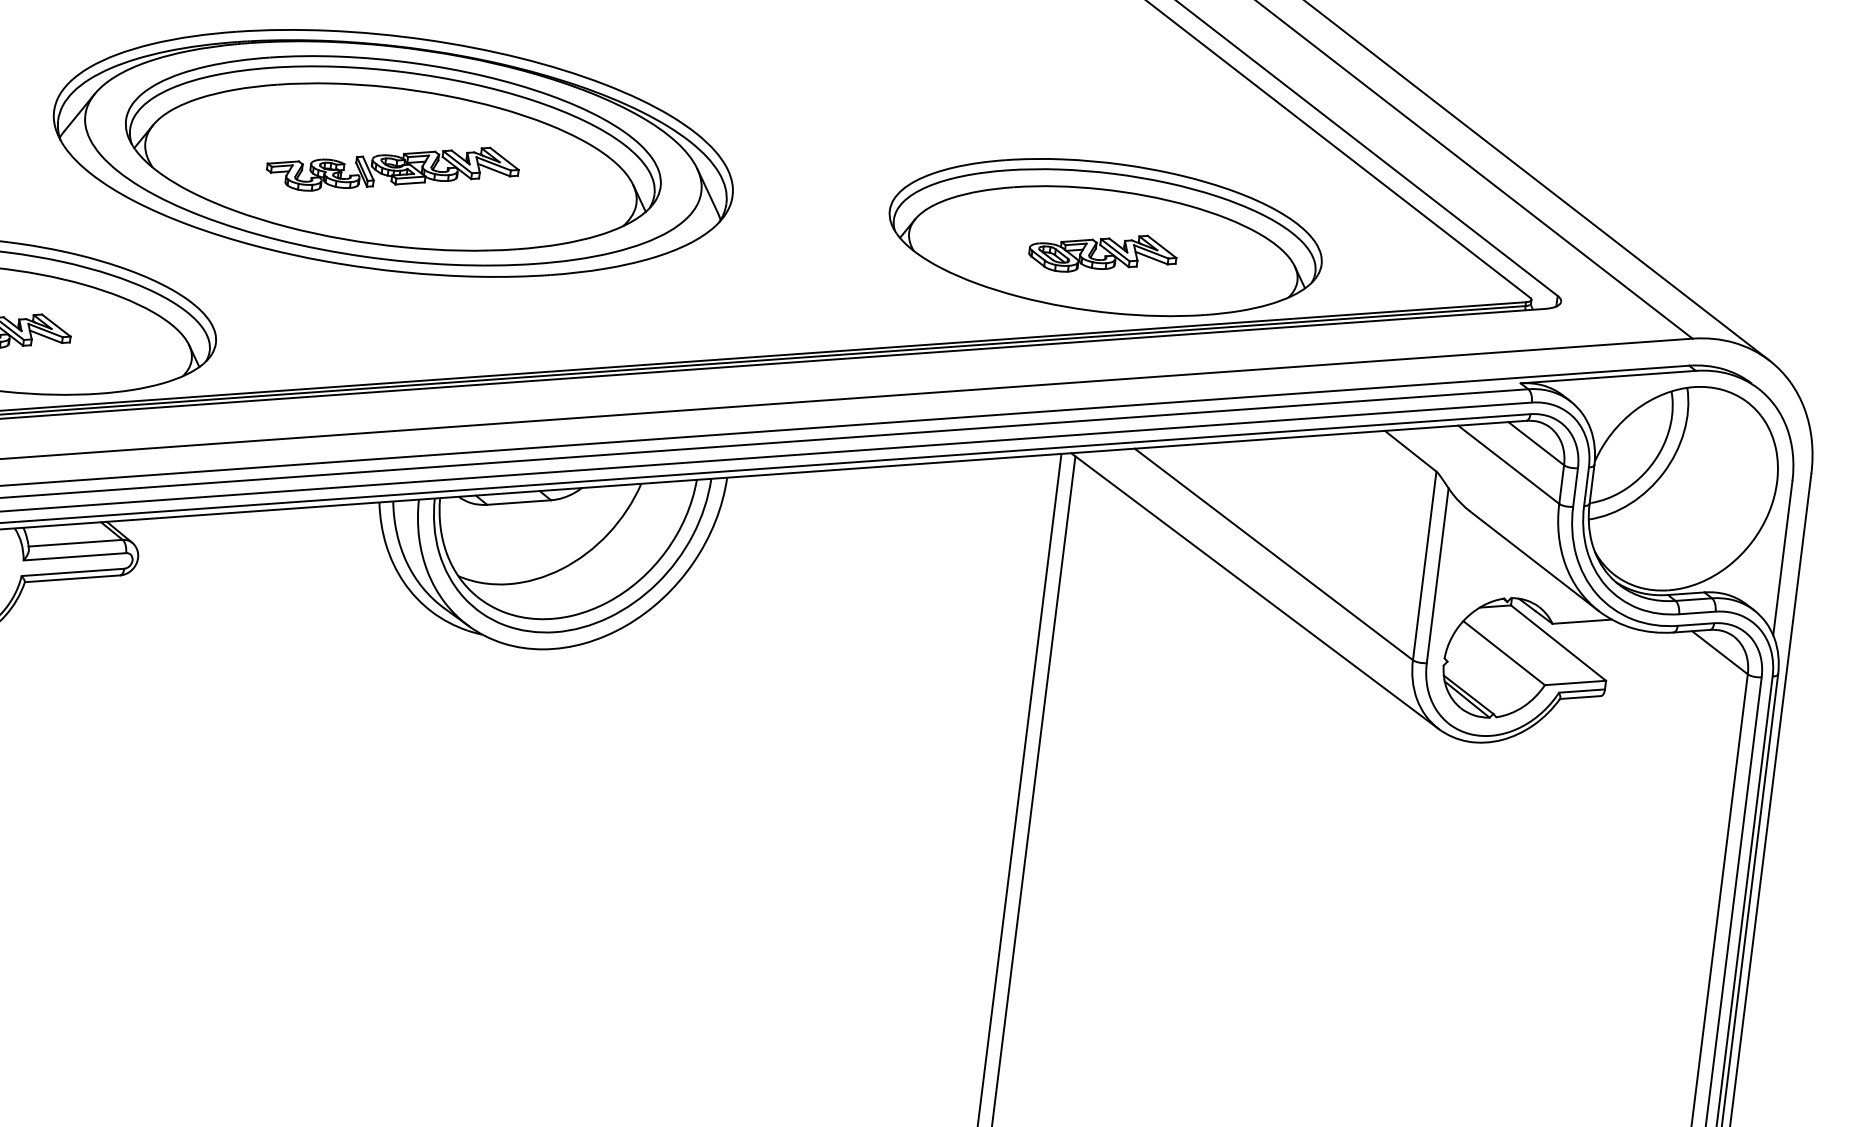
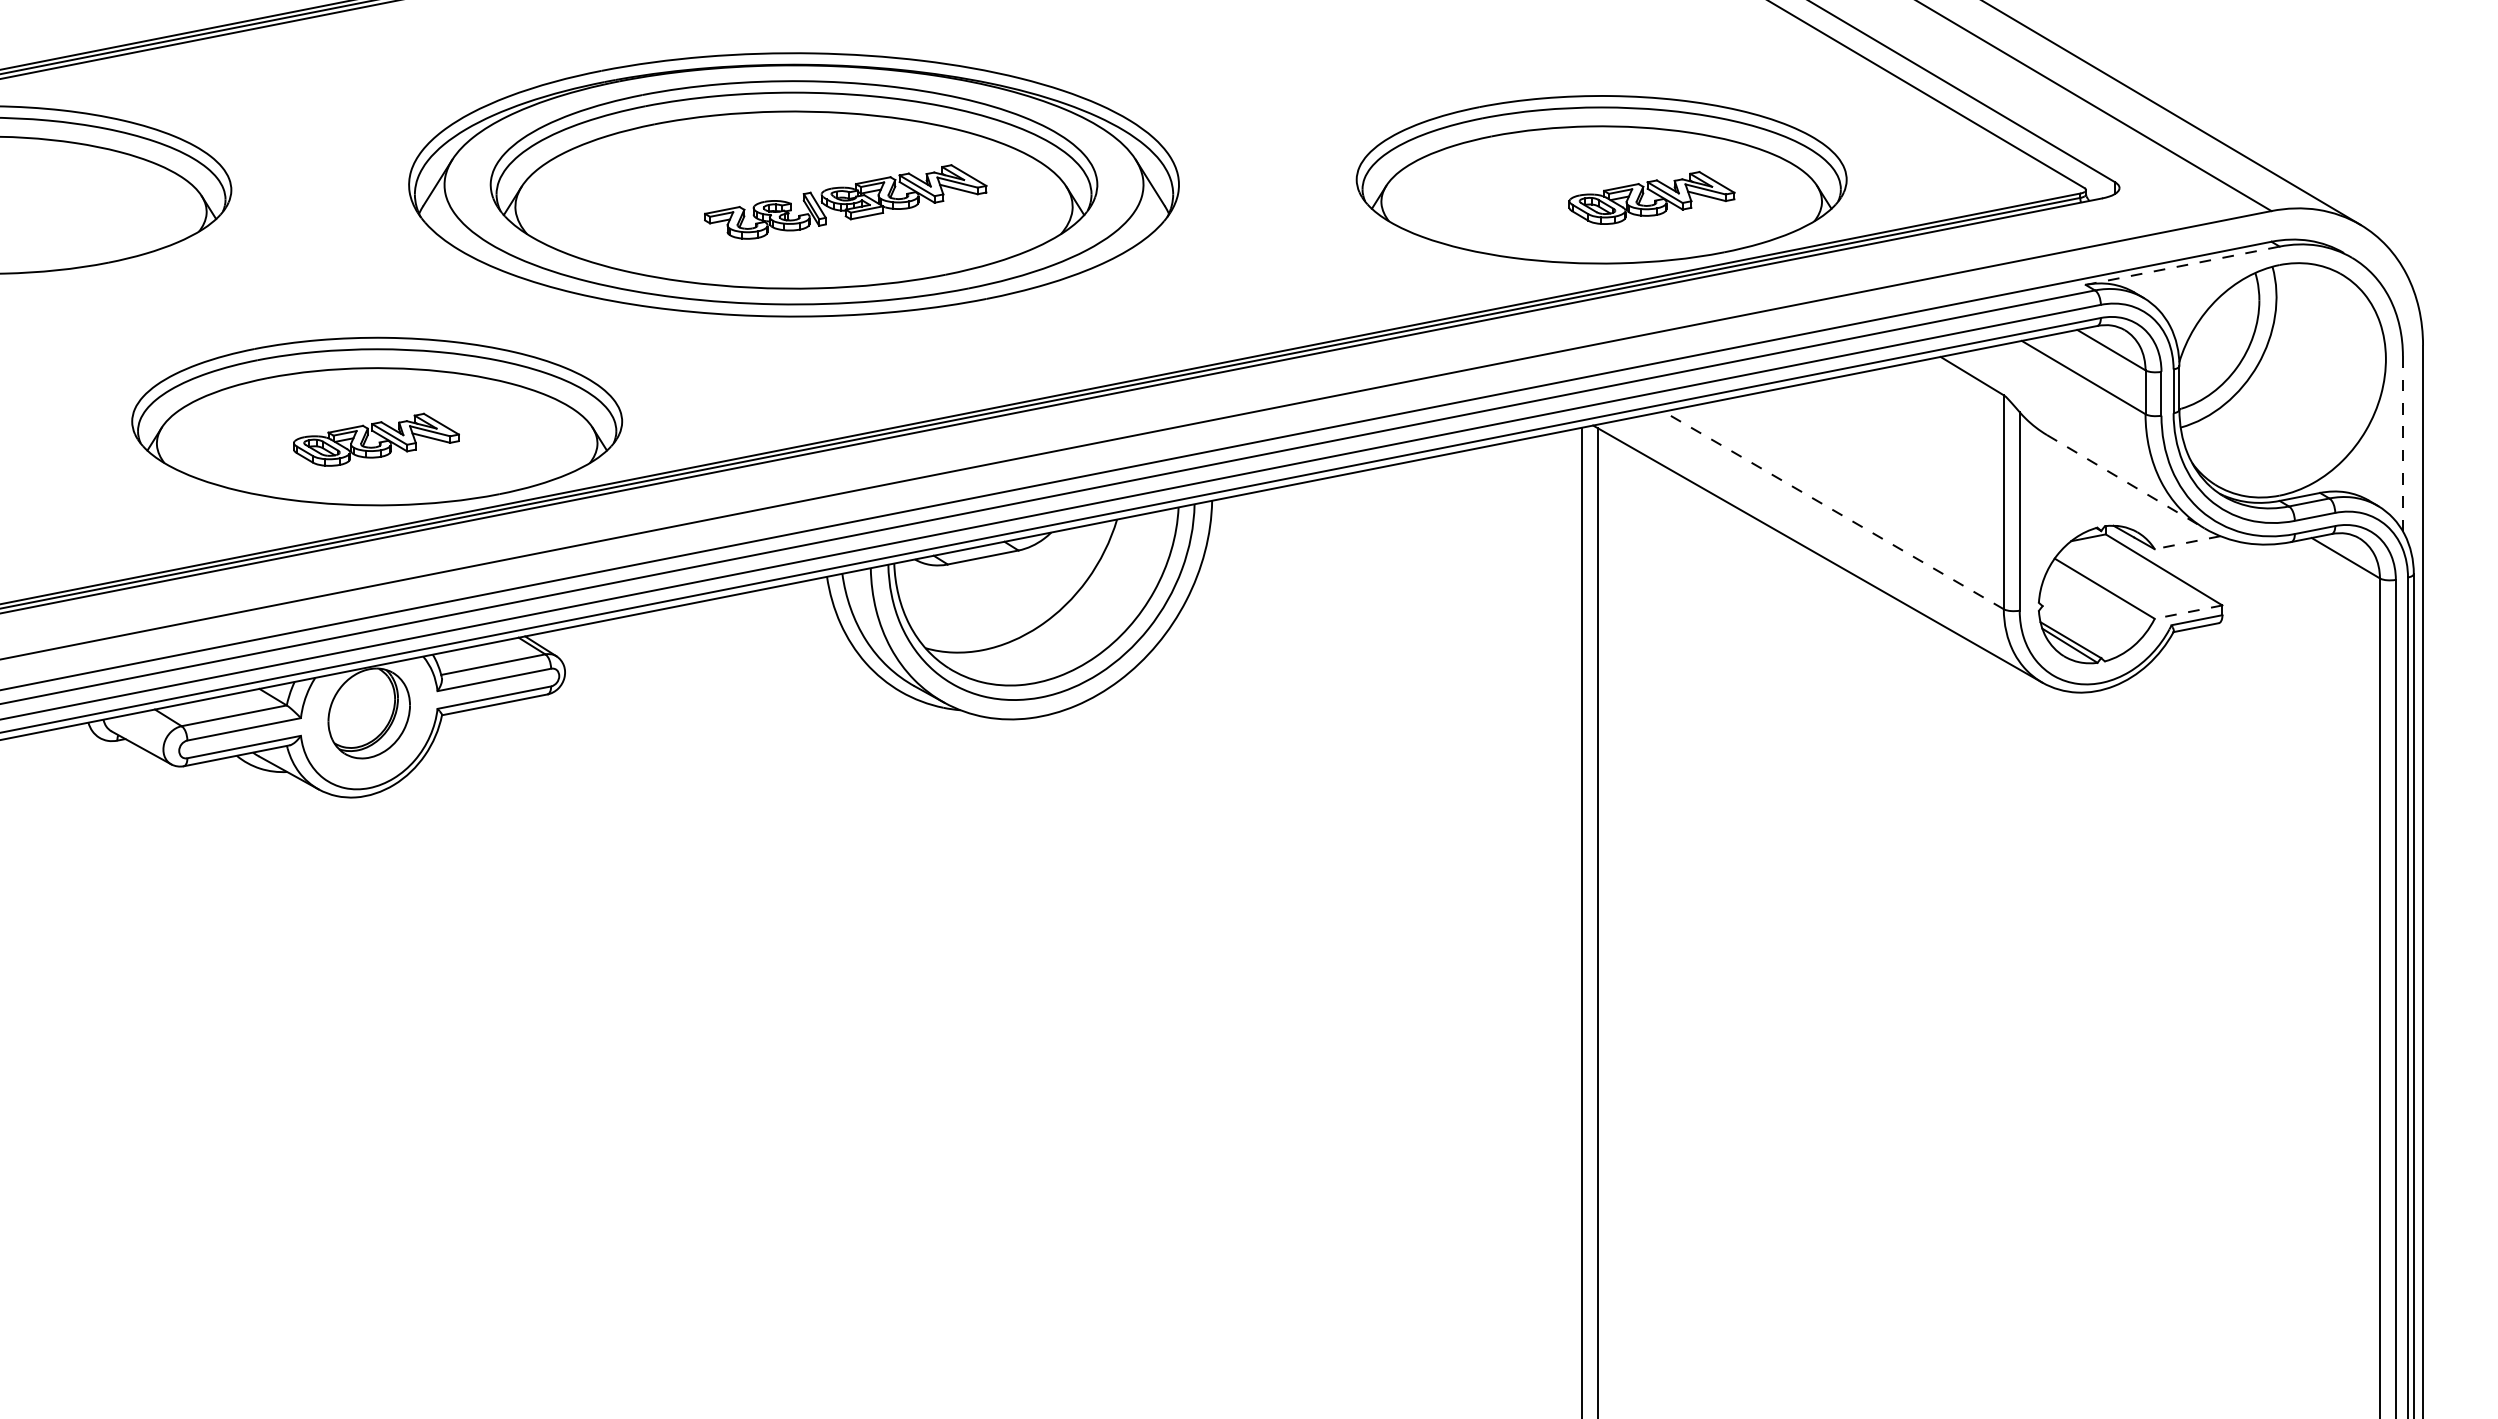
part: (392, 168) -> (845, 201), moved
part: (1102, 253) -> (1651, 197), moved
line: (1608, 376) -> (2182, 265), solid -> dashed
line: (1273, 554) -> (1833, 510), solid -> dashed
line: (1782, 557) -> (2402, 443), solid -> dashed
line: (1534, 560) -> (2125, 481), solid -> dashed
line: (1582, 621) -> (2187, 542), solid -> dashed
line: (1575, 683) -> (2188, 612), solid -> dashed

